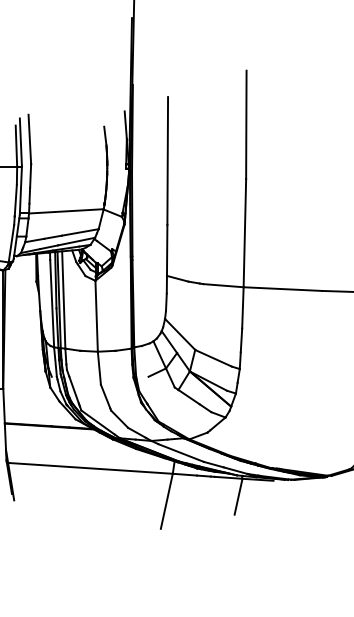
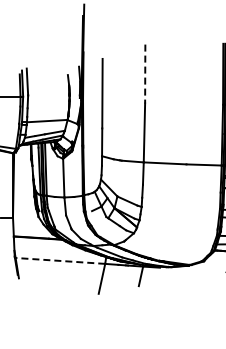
line: (246, 125) -> (145, 74), solid -> dashed
line: (90, 467) -> (60, 260), solid -> dashed

